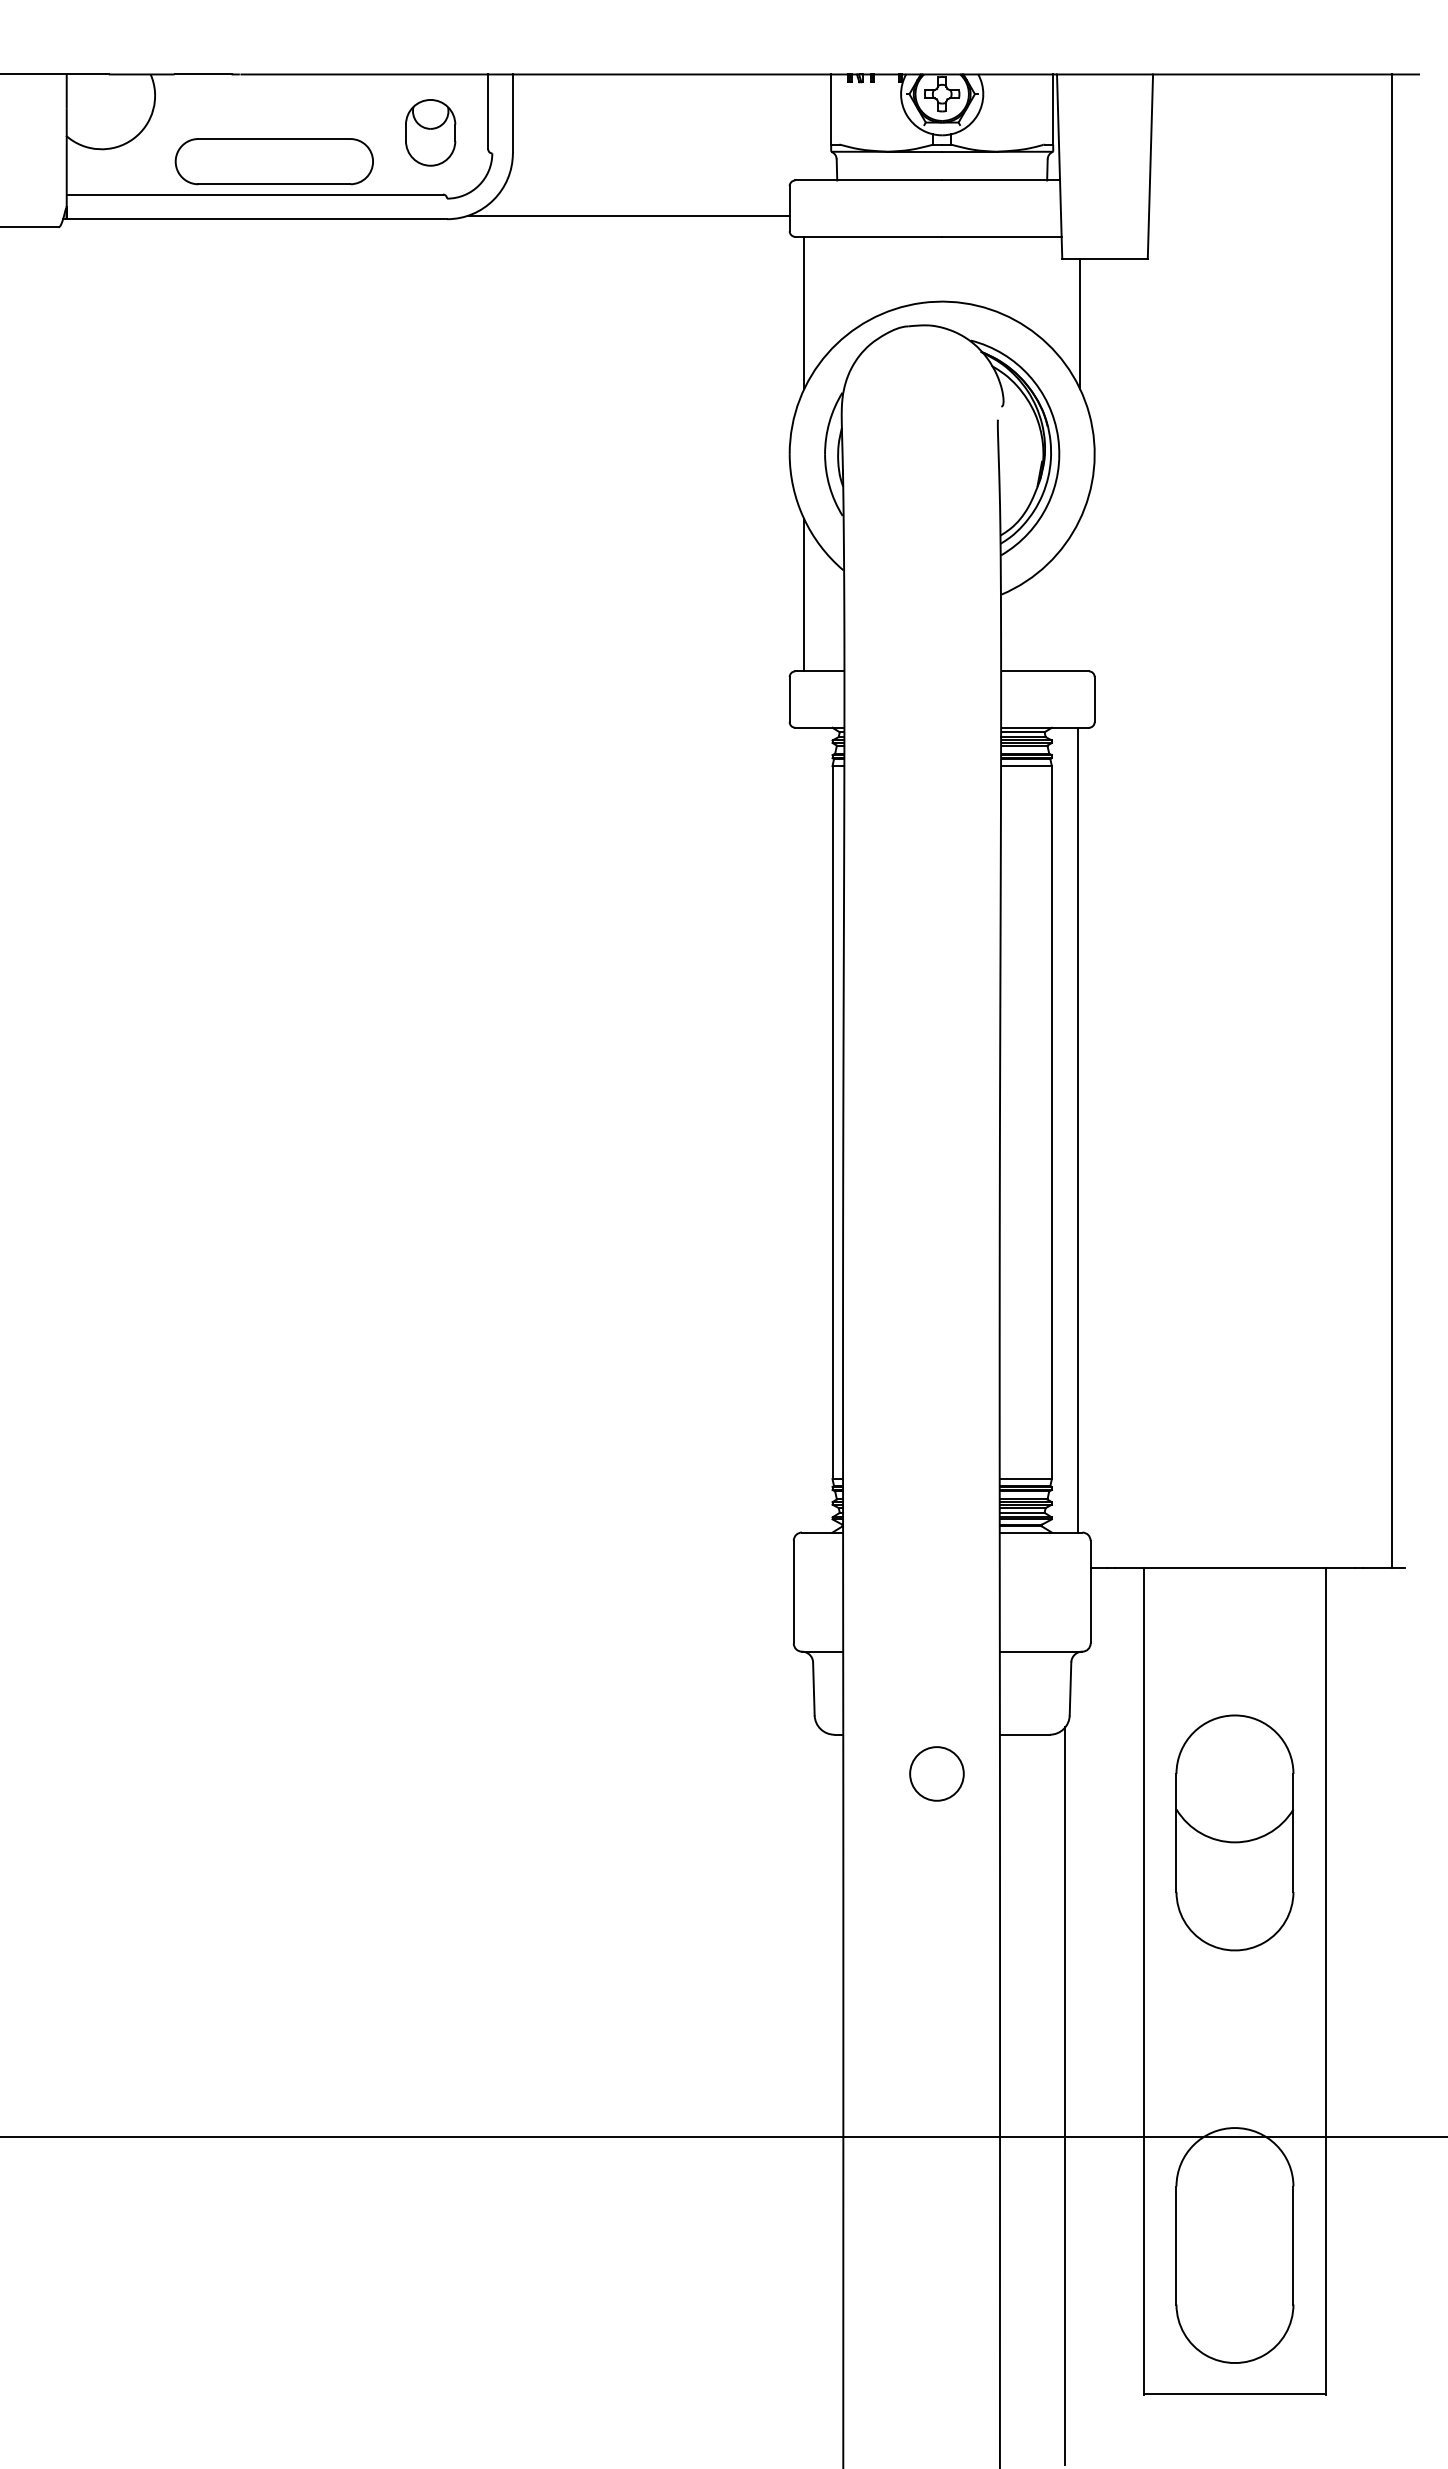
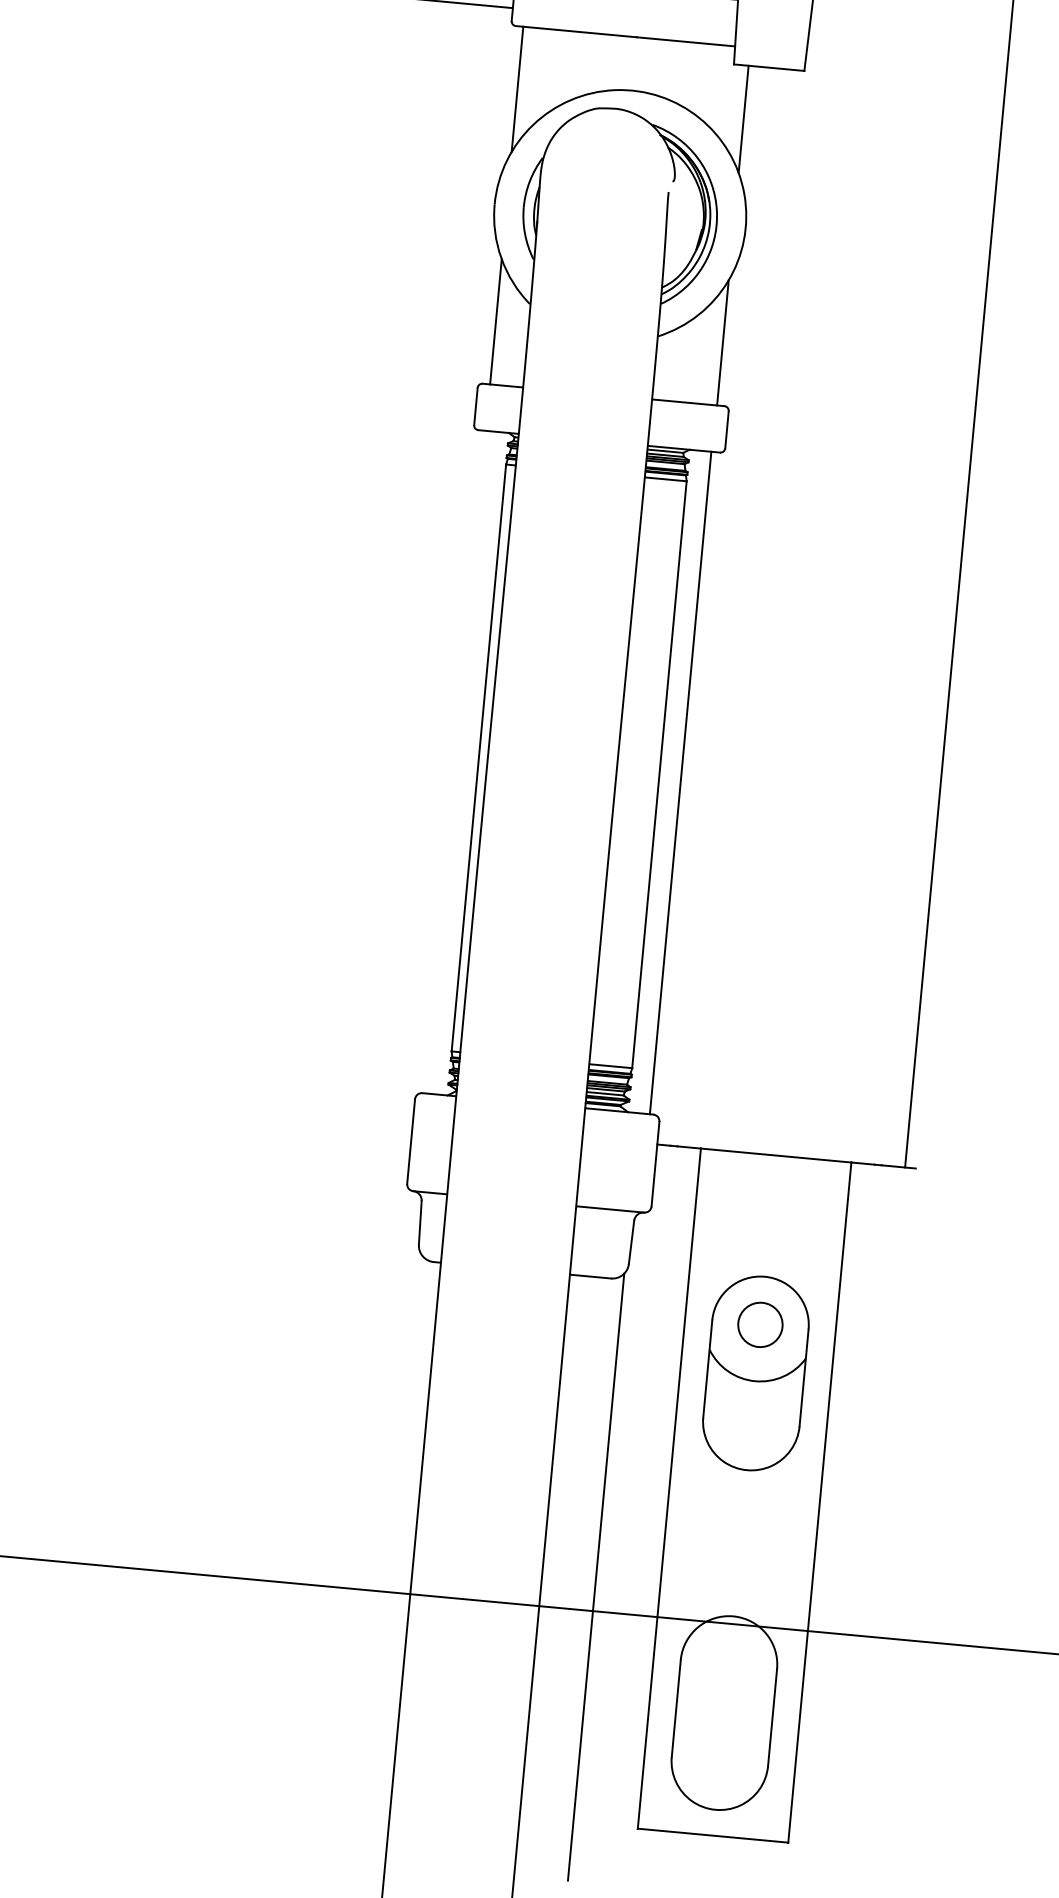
line: (1080, 595) -> (723, 343), added
circle: (936, 1773) -> (760, 1324), moved

